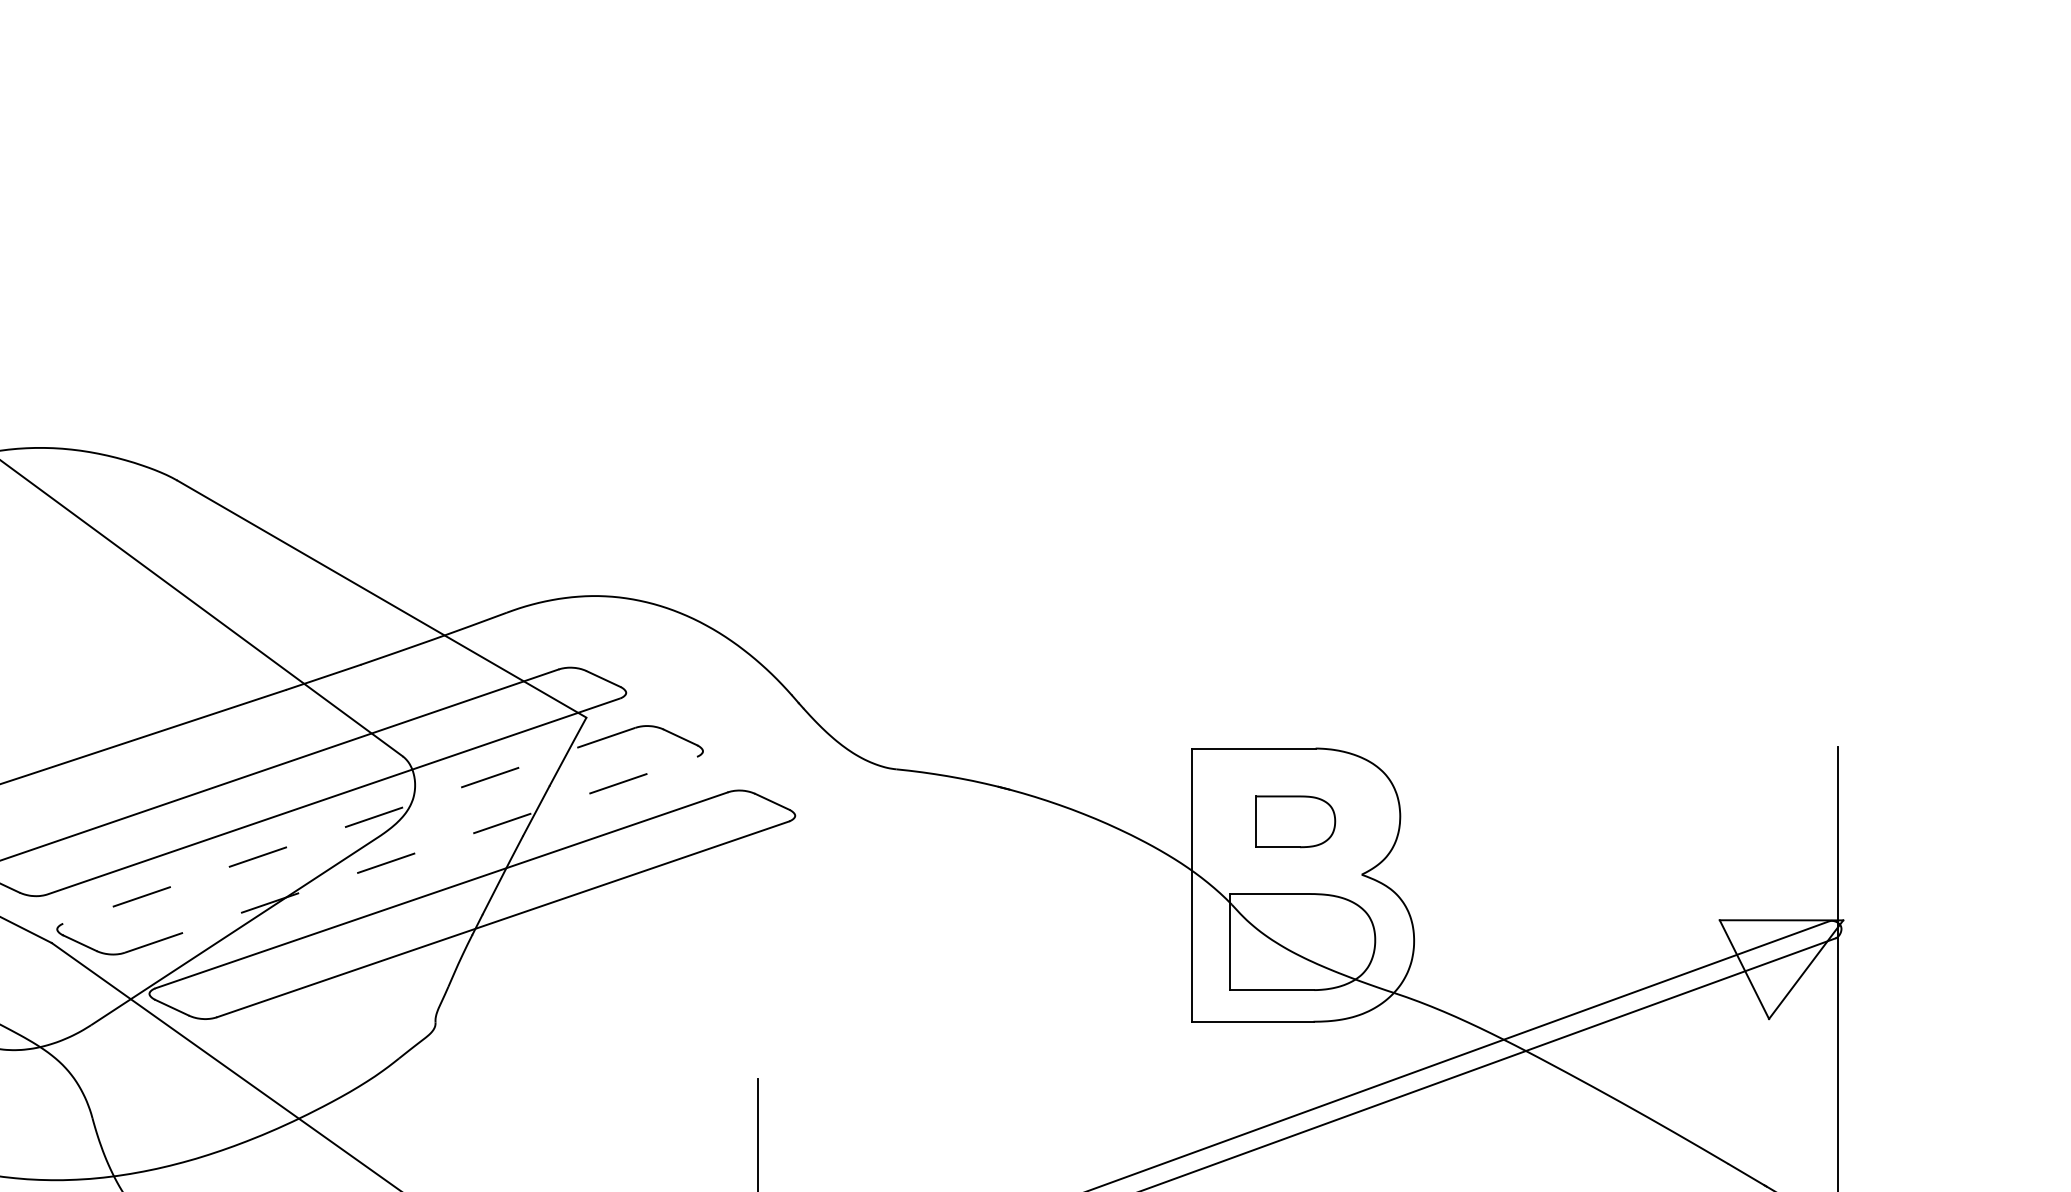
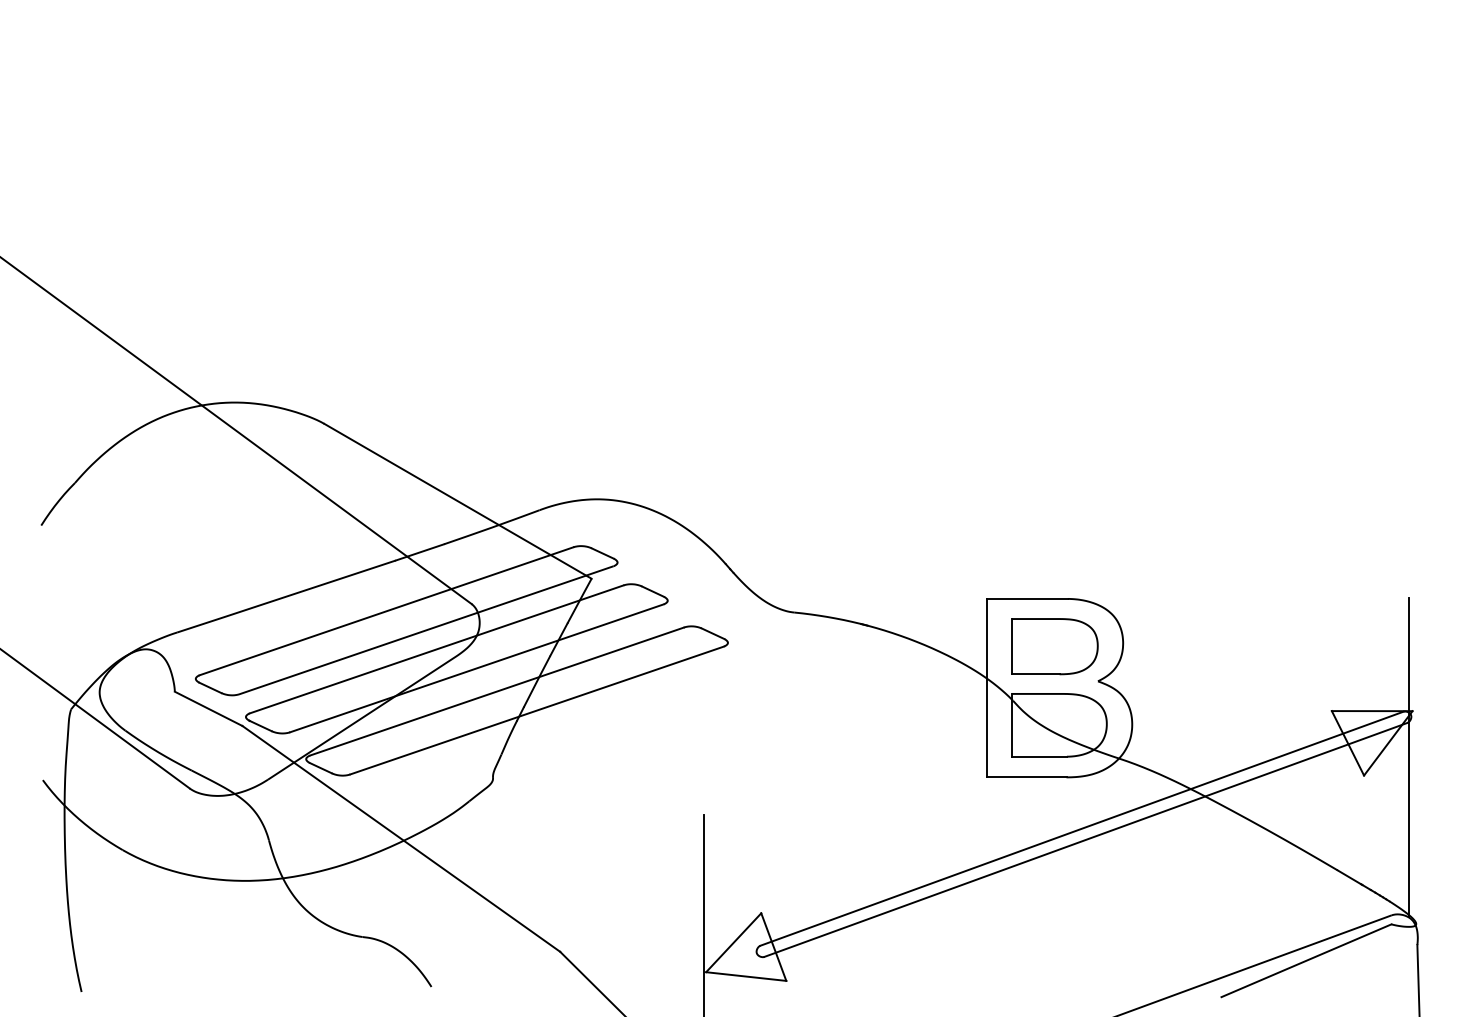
part: (1295, 821) -> (1054, 646), size x1.67
line: (348, 825) -> (436, 649), dashed -> solid
line: (411, 855) -> (477, 668), dashed -> solid

